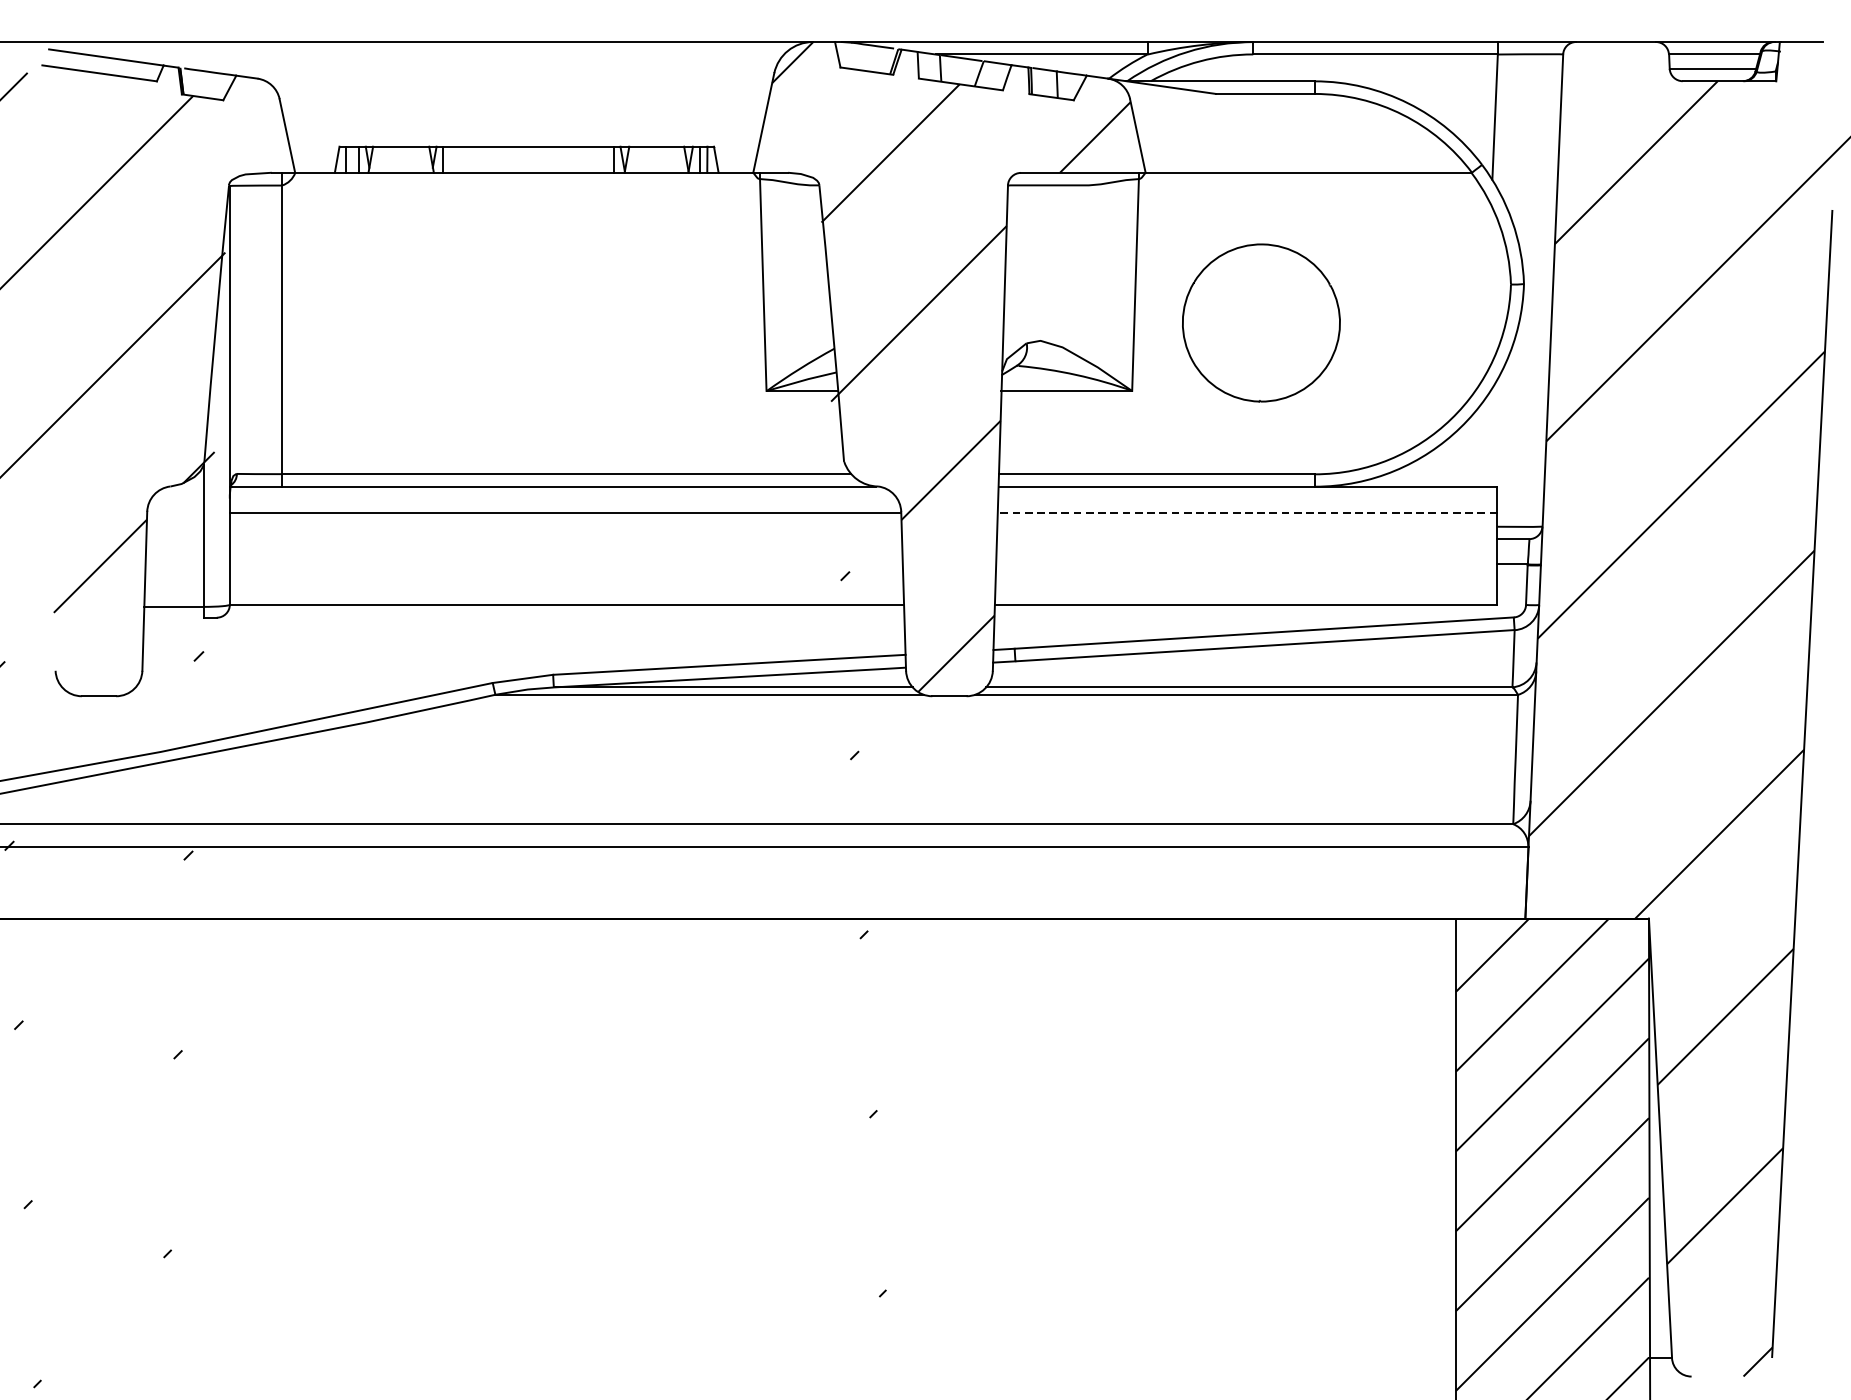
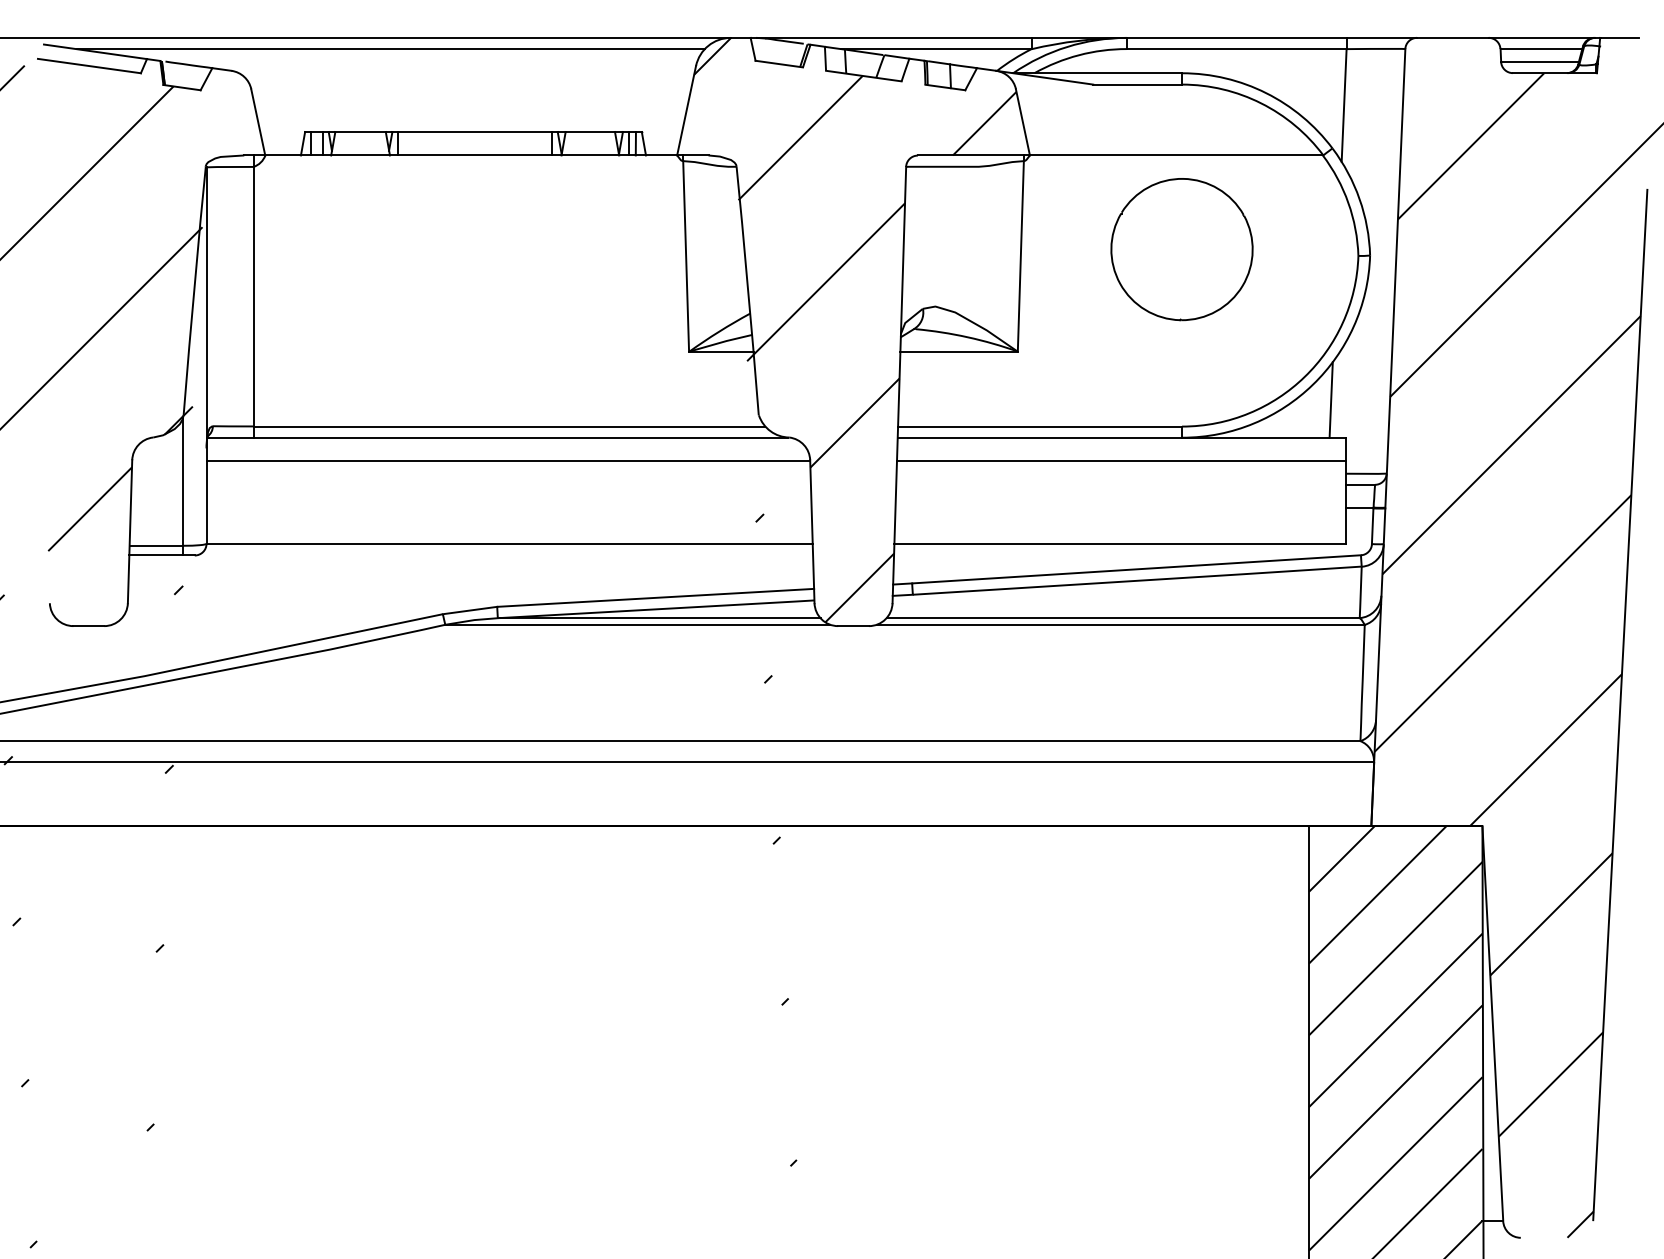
line: (434, 54) -> (390, 49), added
part: (1260, 322) -> (1181, 249), moved
line: (1479, 444) -> (1330, 399), added
line: (1247, 513) -> (1121, 461), dashed -> solid
line: (174, 617) -> (156, 555), added

